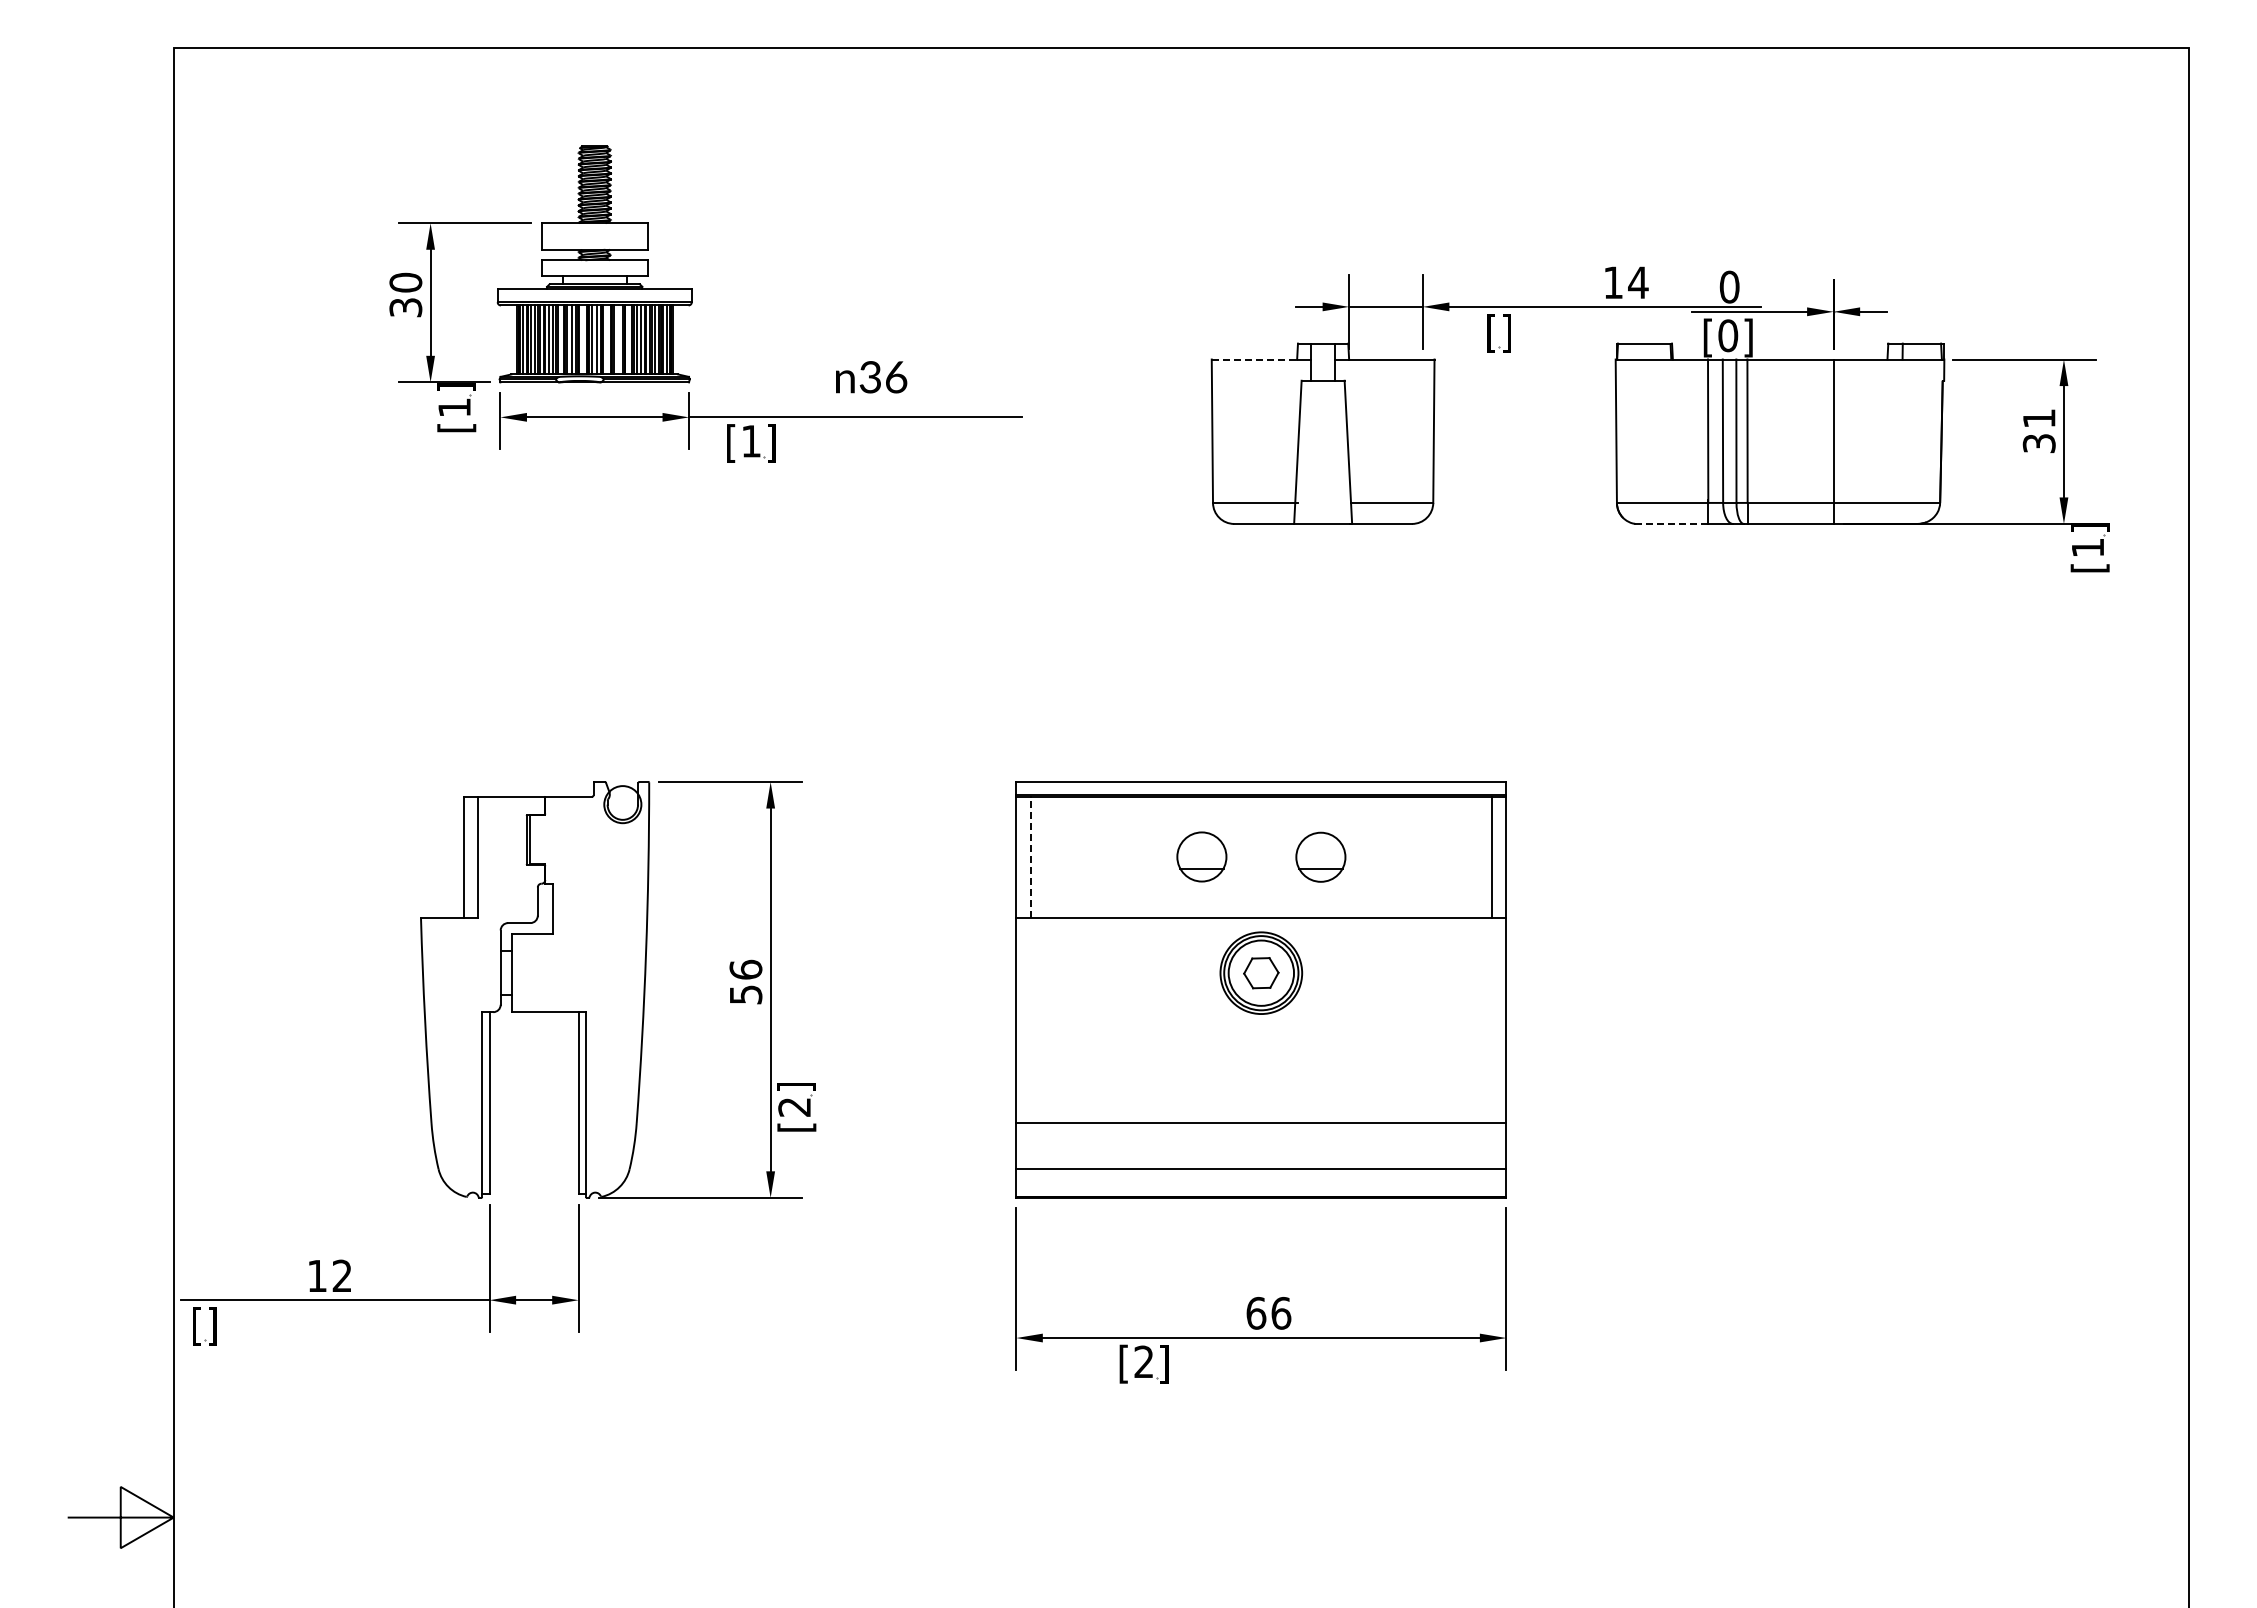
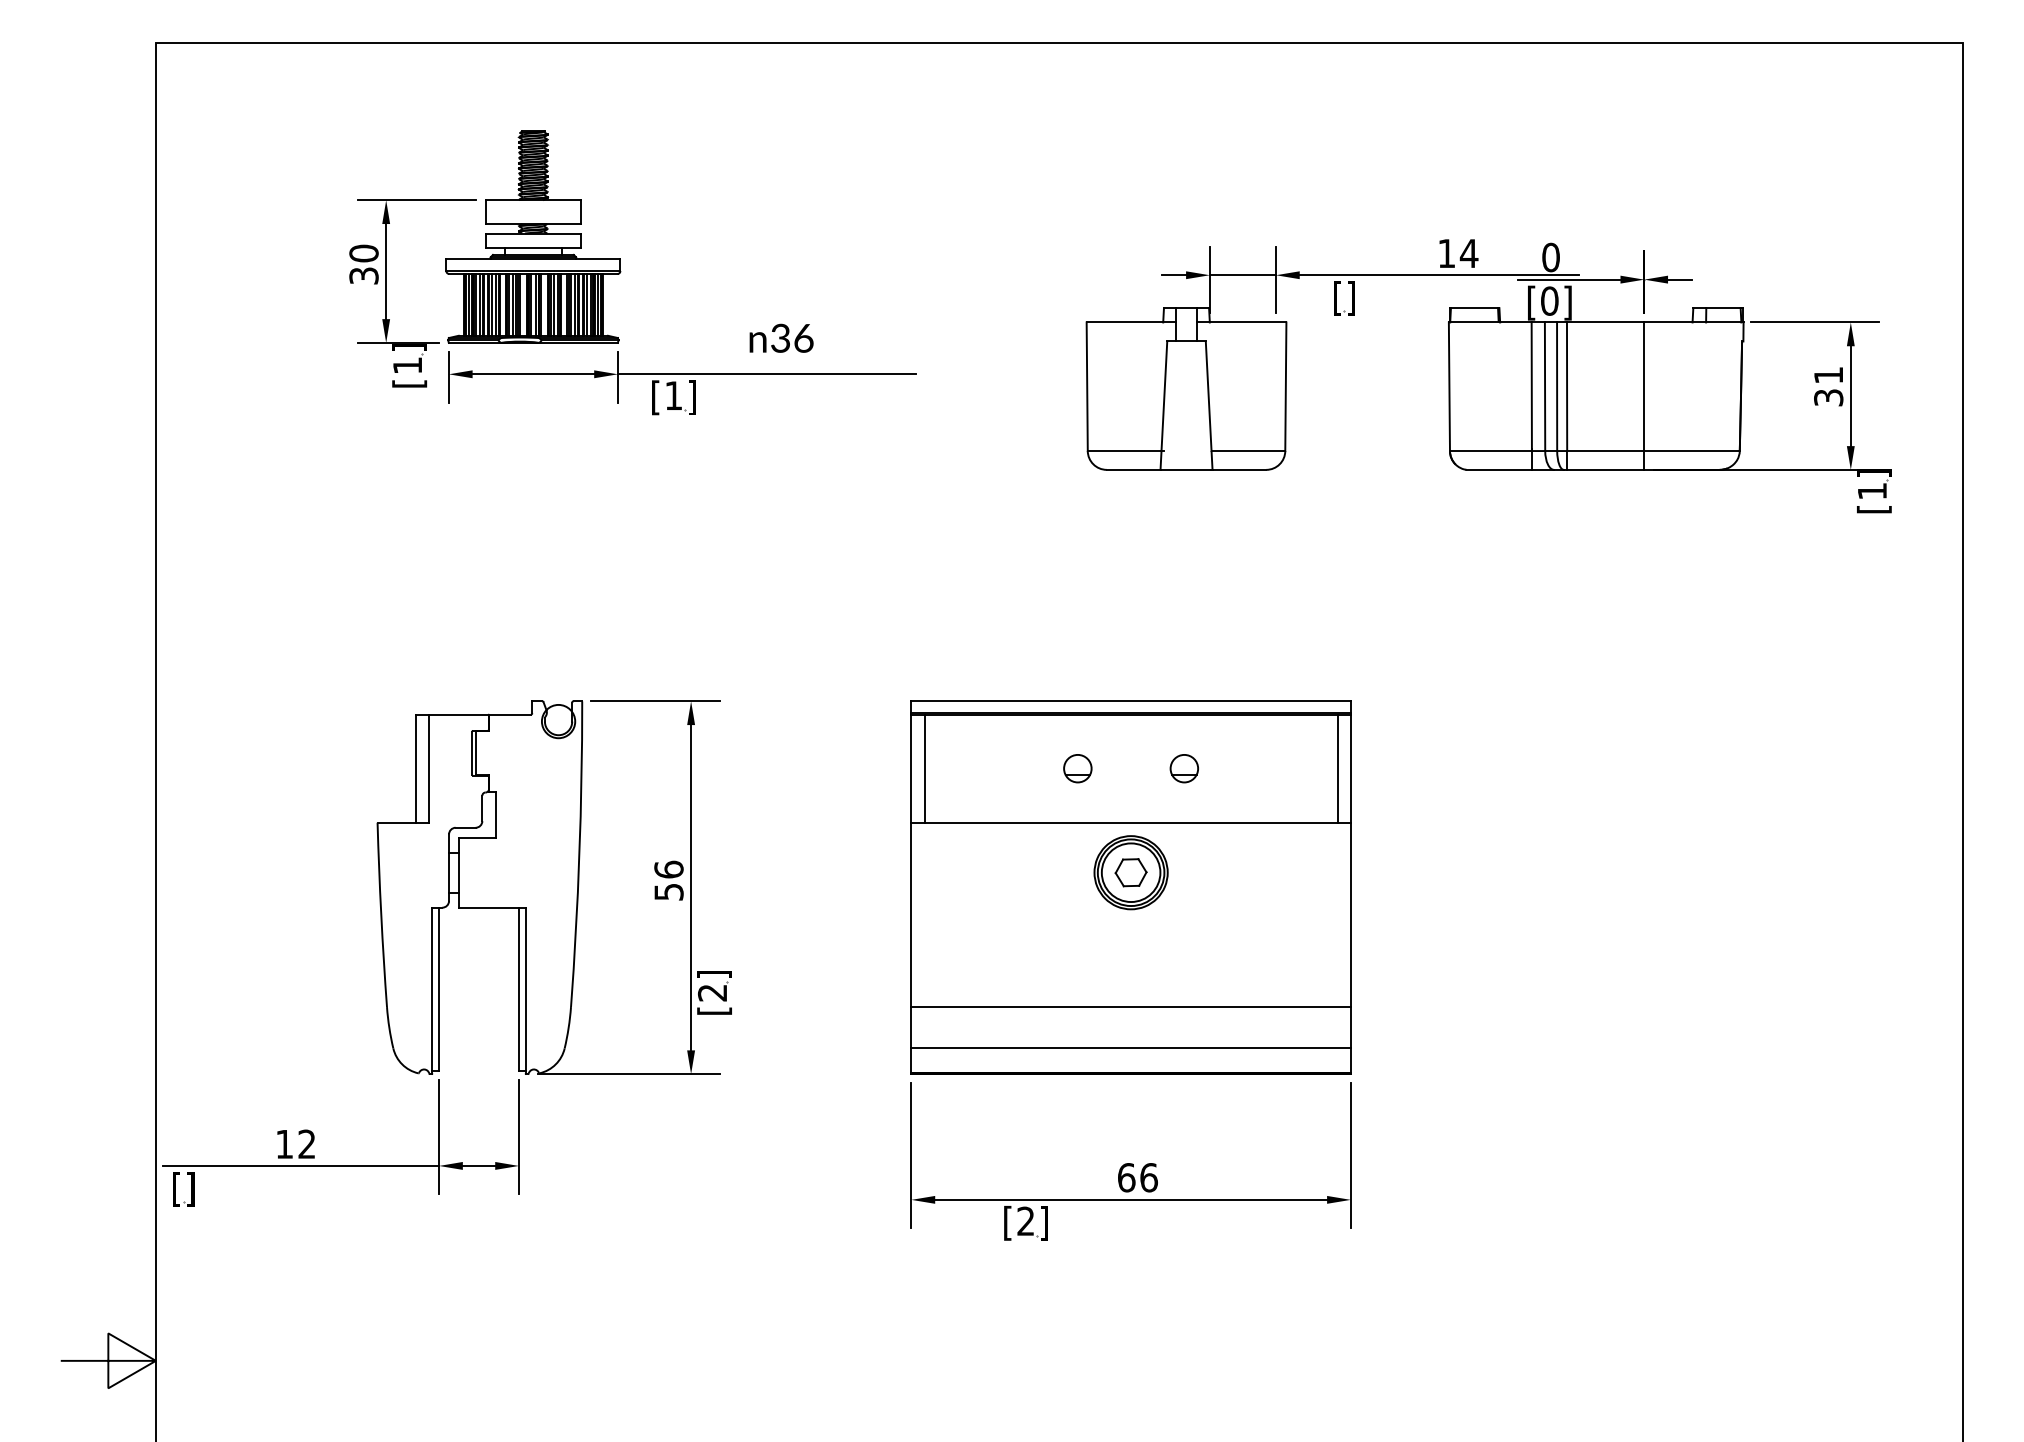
line: (617, 339) -> (553, 304), added
line: (1254, 359) -> (1124, 322), dashed -> solid
line: (1671, 523) -> (1498, 469), dashed -> solid
line: (1031, 856) -> (925, 768), dashed -> solid
part: (1320, 856) -> (1184, 768), size x0.62
part: (1201, 857) -> (1077, 768), size x0.62

